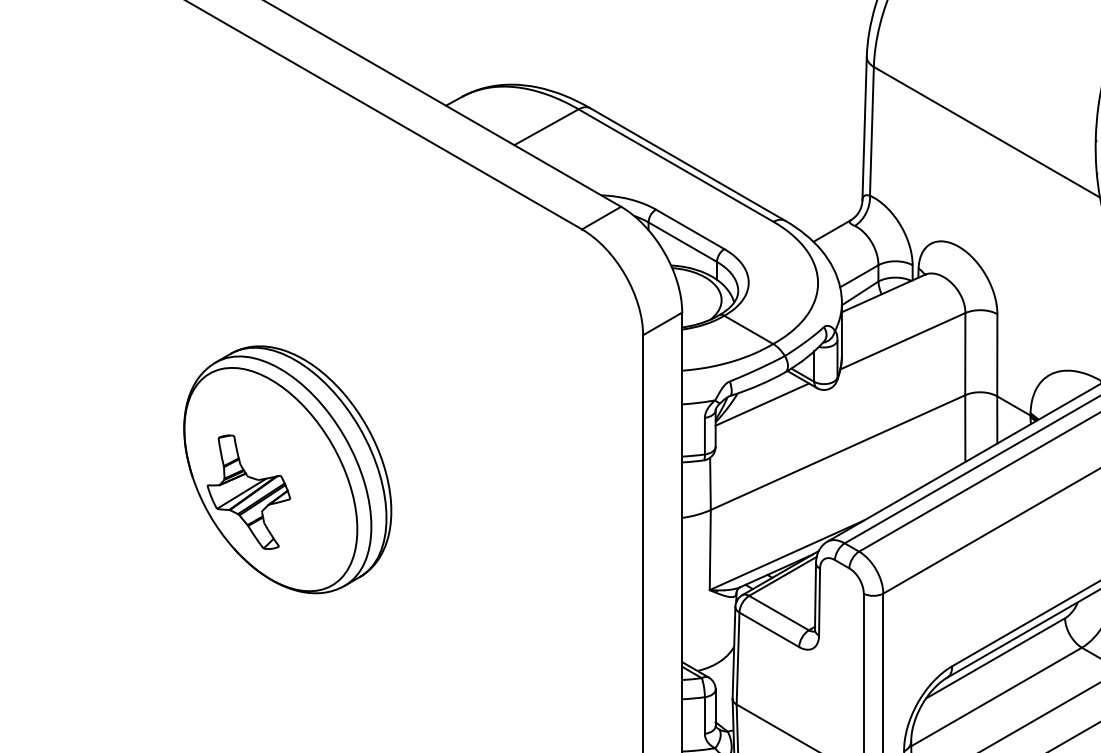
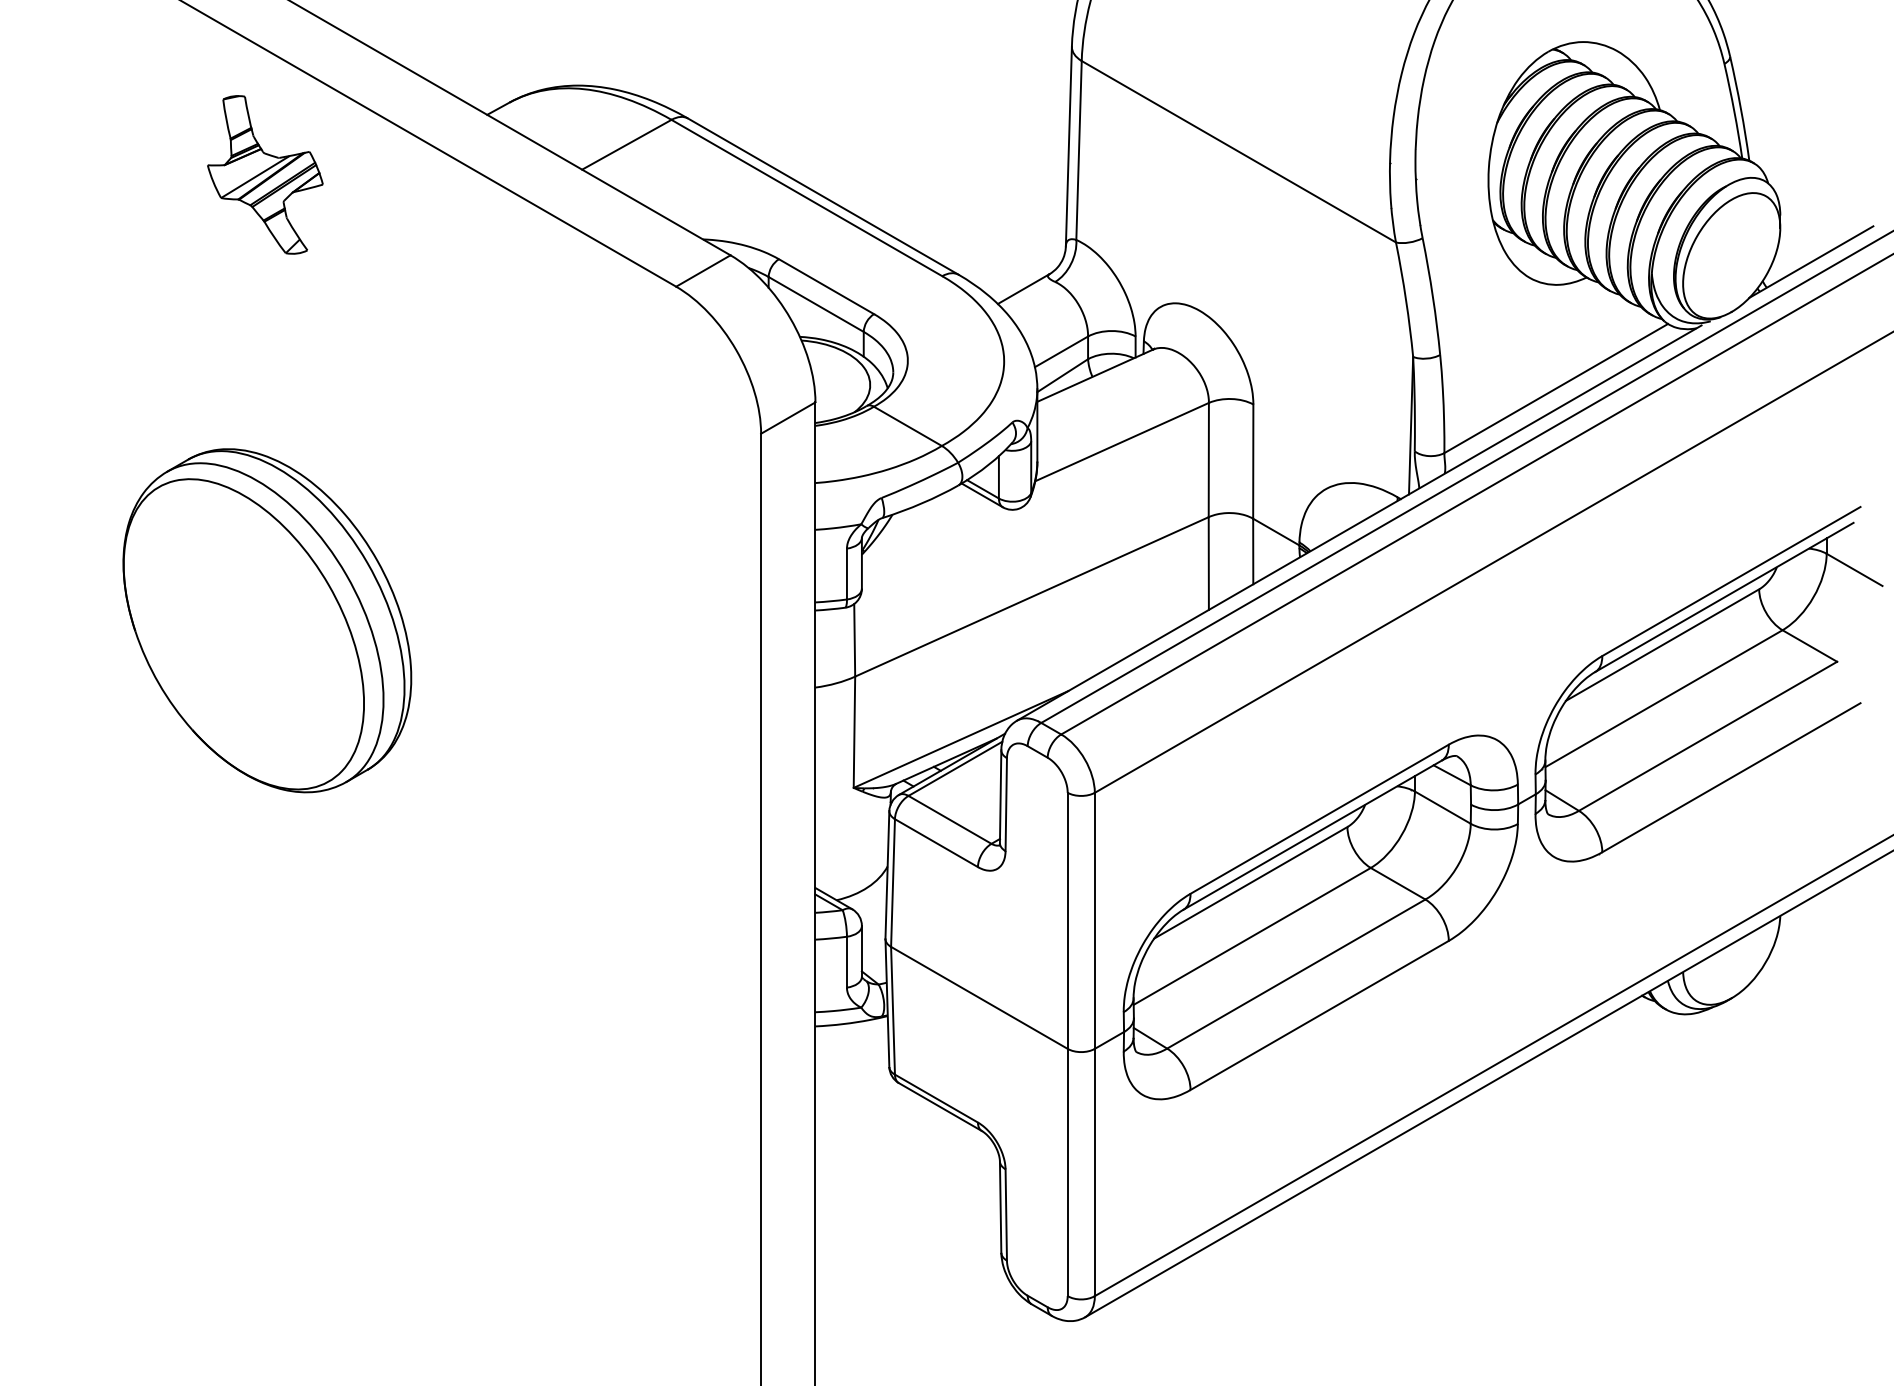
line: (762, 404) -> (926, 529), removed
part: (248, 491) -> (265, 174), moved

